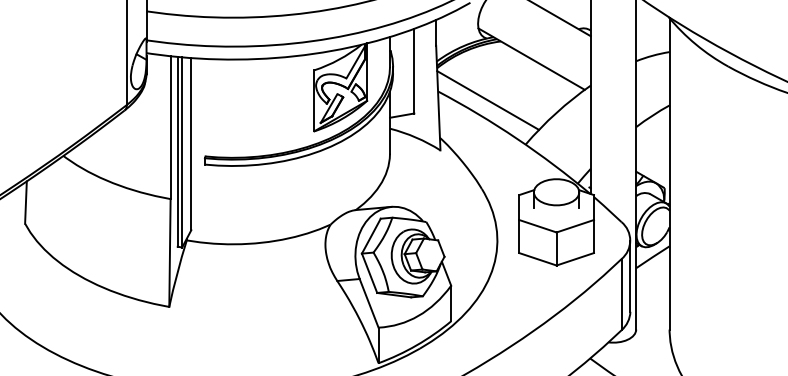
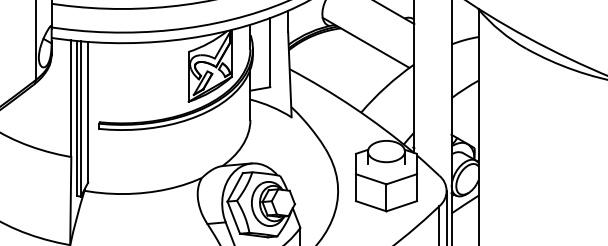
line: (488, 100) -> (330, 76), removed

